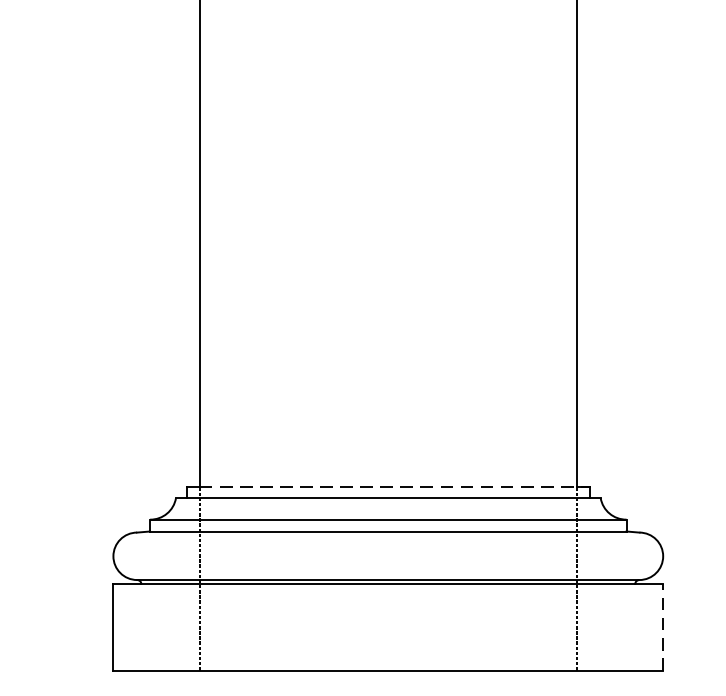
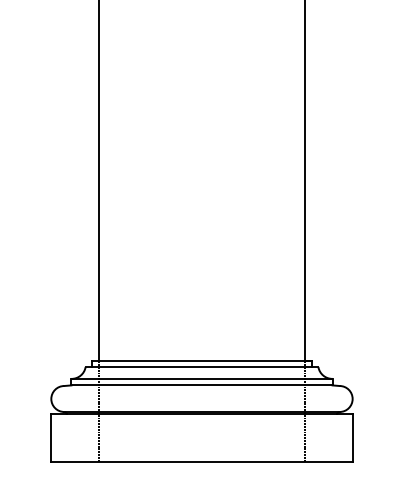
line: (394, 487) -> (205, 361), dashed -> solid
line: (662, 626) -> (352, 437), dashed -> solid

